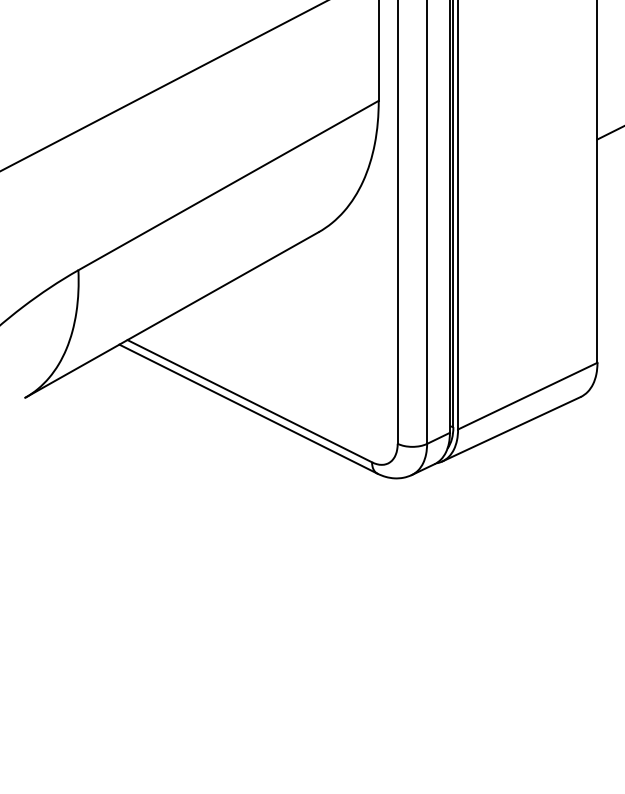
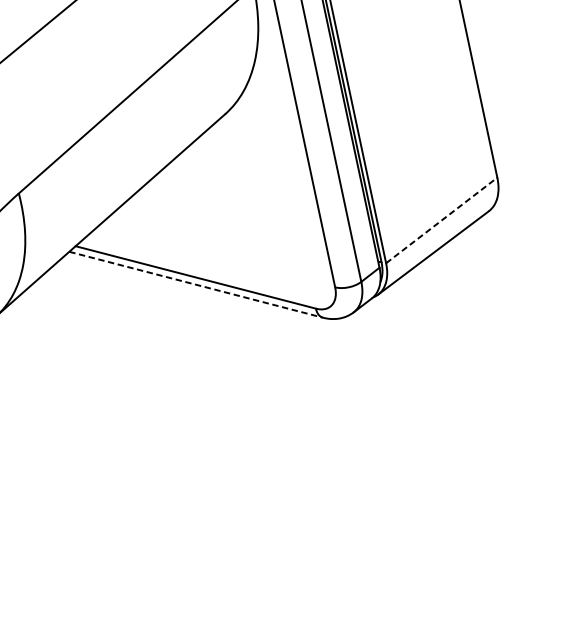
line: (528, 395) -> (442, 219), solid -> dashed
line: (248, 409) -> (196, 285), solid -> dashed

